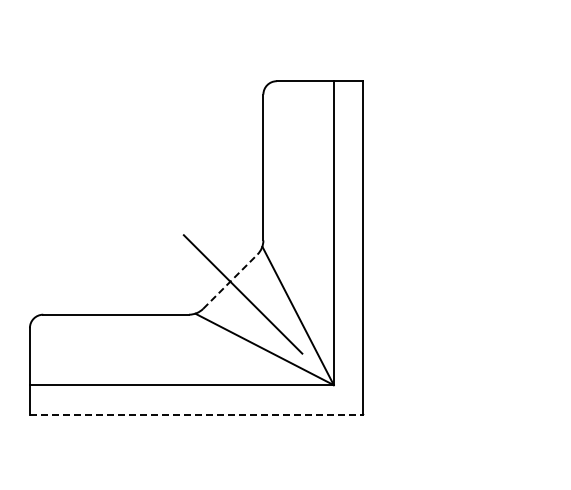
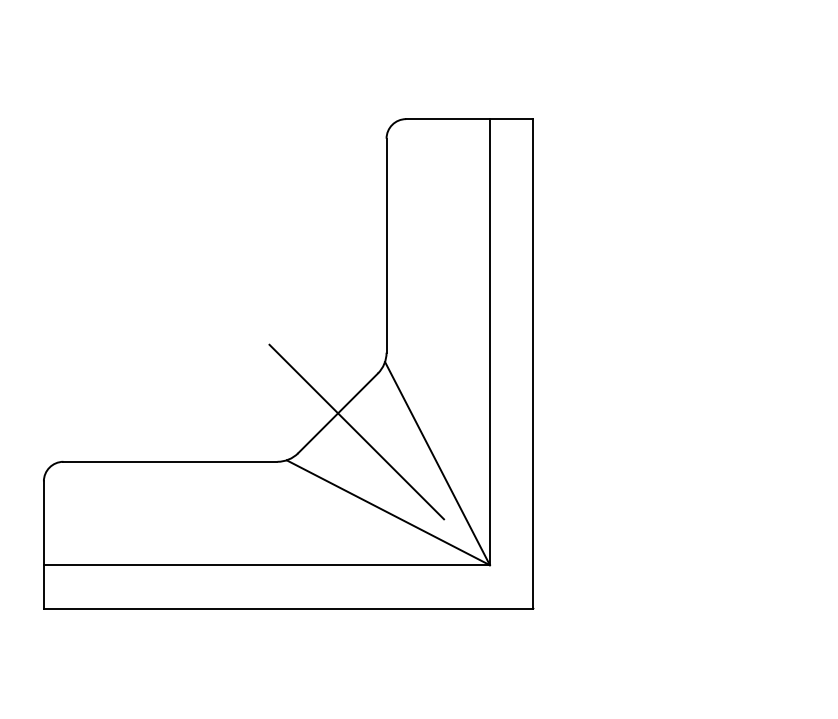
line: (230, 281) -> (338, 413), dashed -> solid
line: (196, 414) -> (288, 608), dashed -> solid

